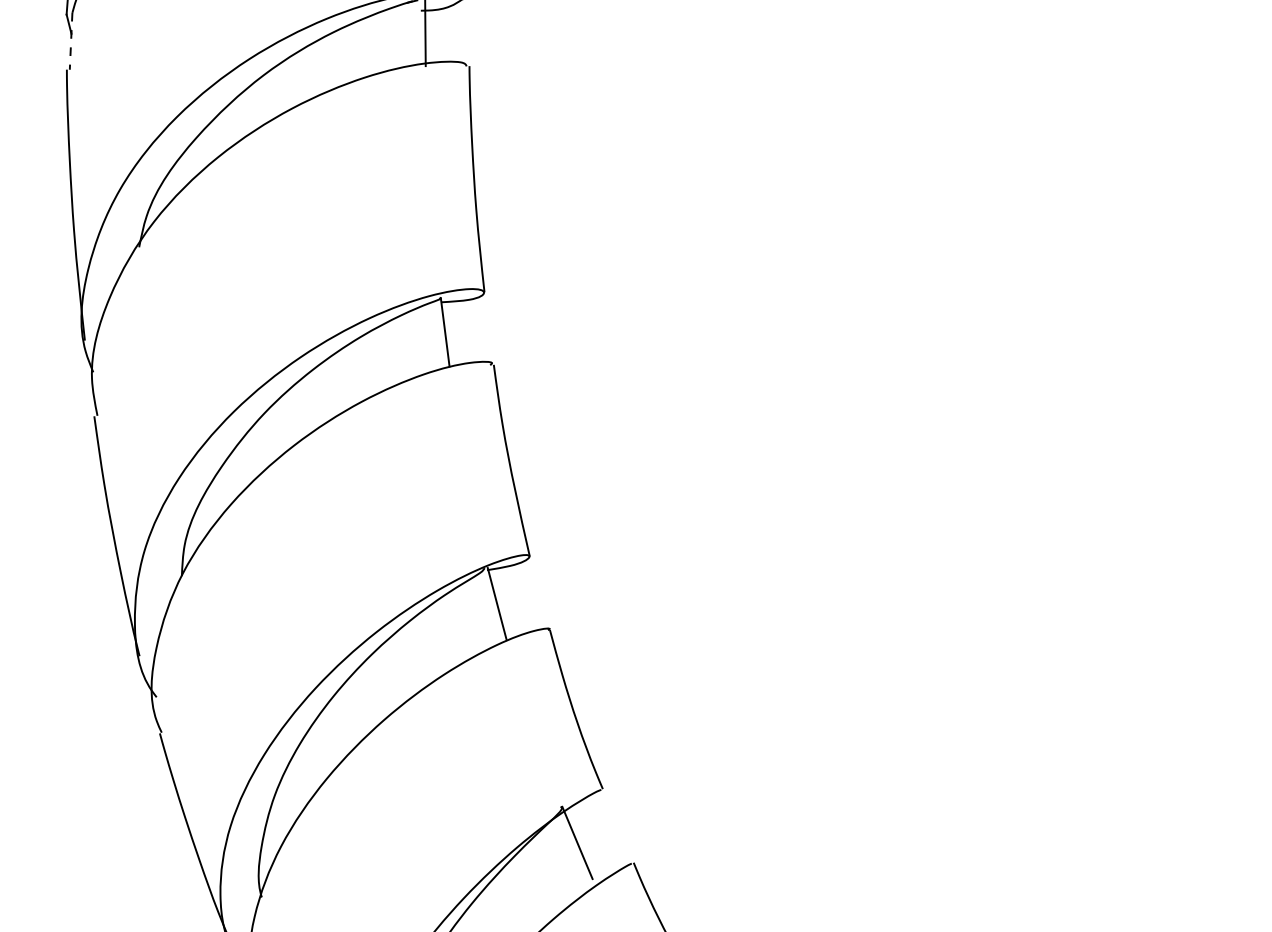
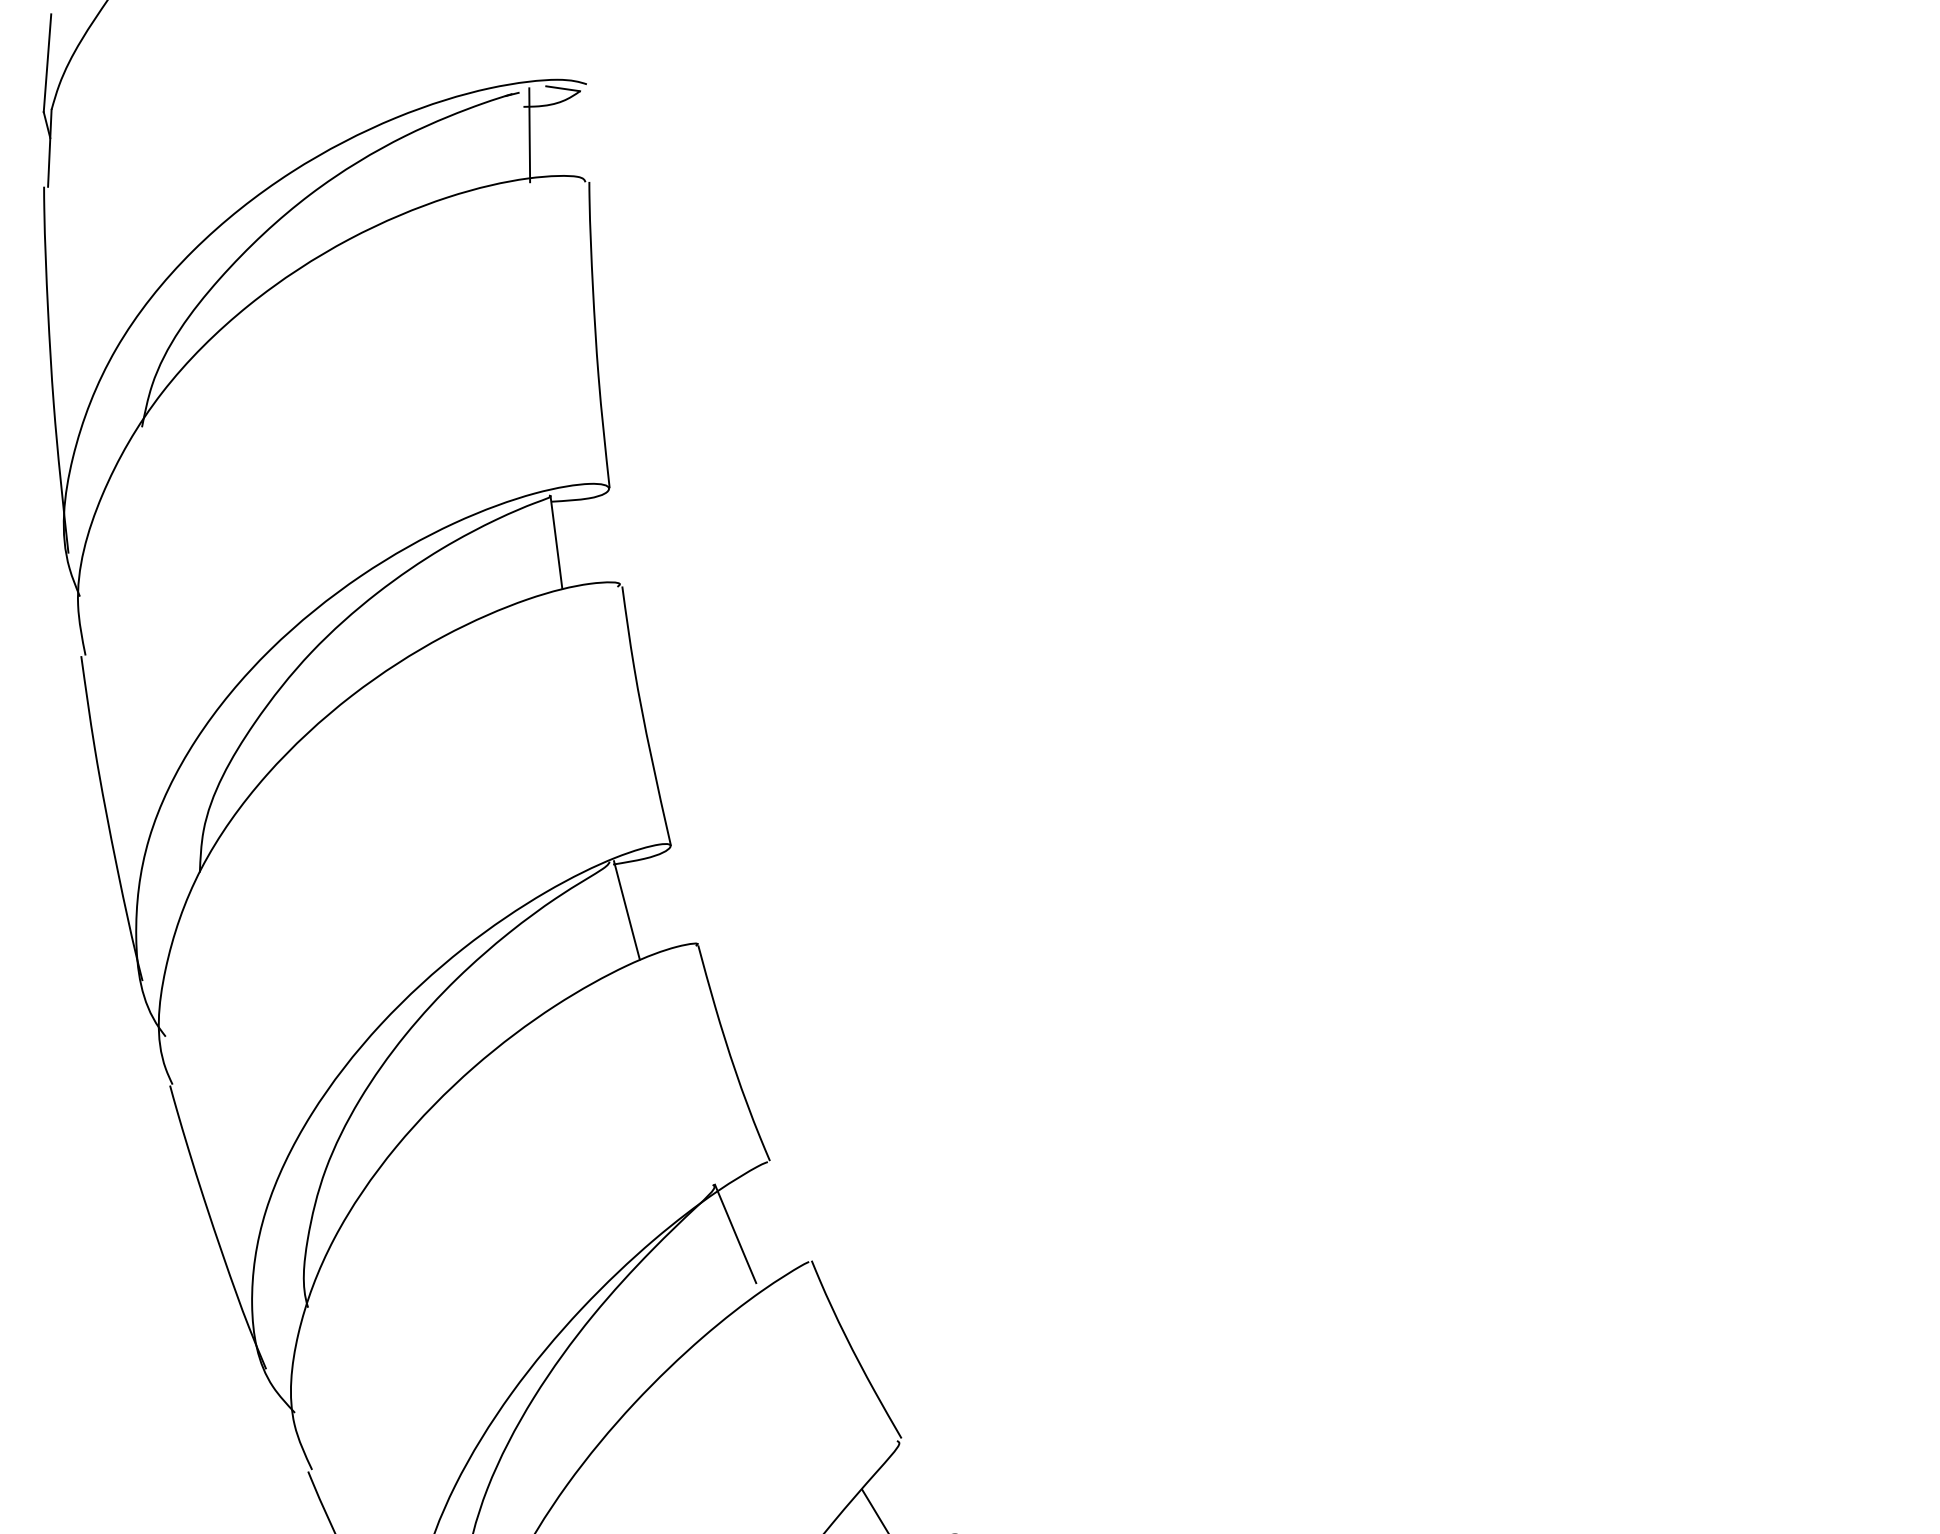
line: (70, 41) -> (49, 148), dashed -> solid

